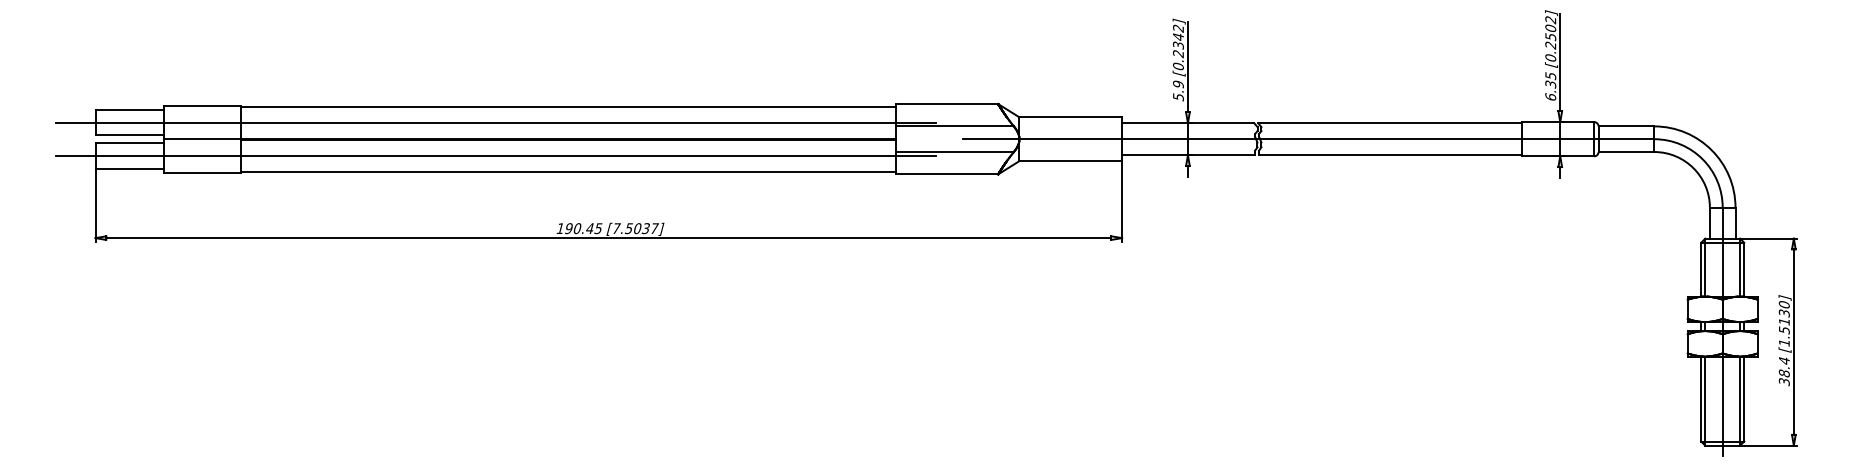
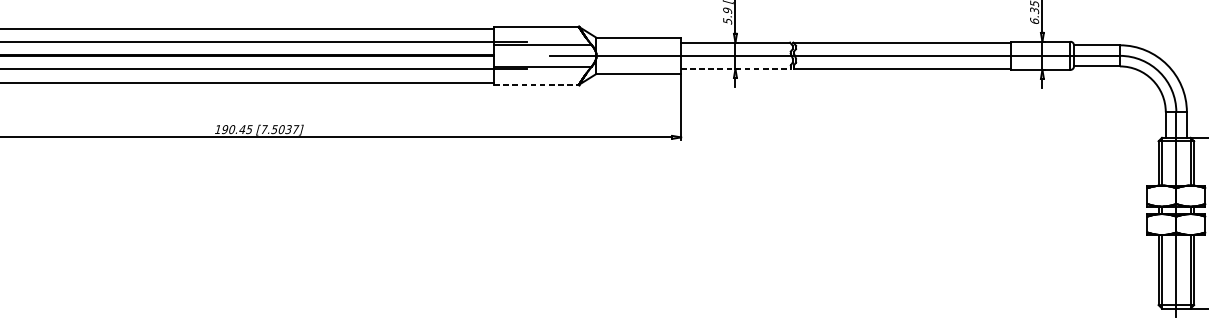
line: (1188, 155) -> (735, 69), solid -> dashed
line: (947, 174) -> (537, 84), solid -> dashed

